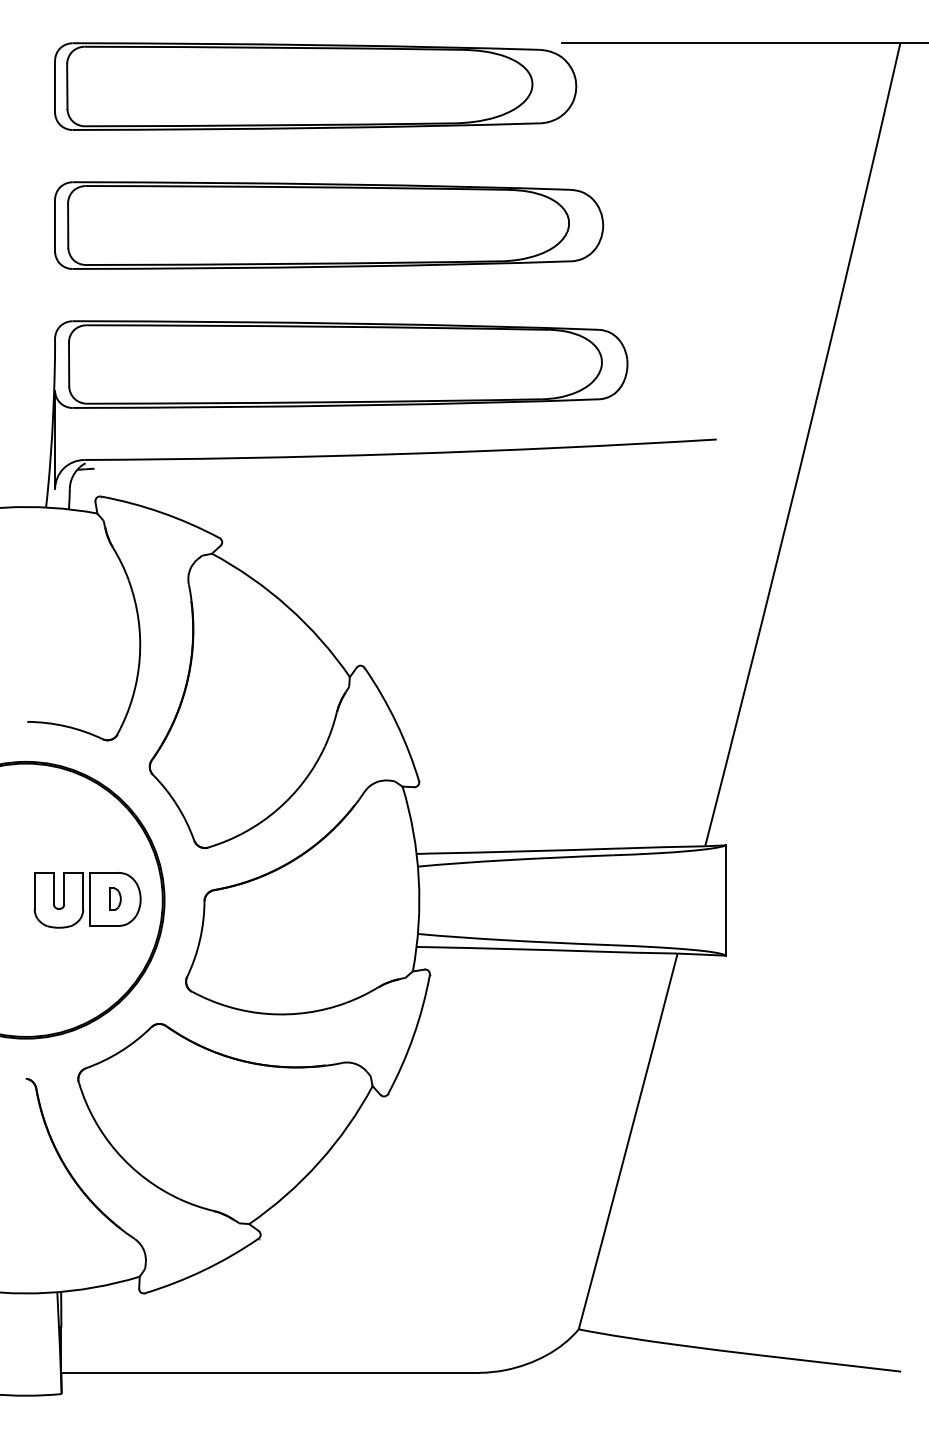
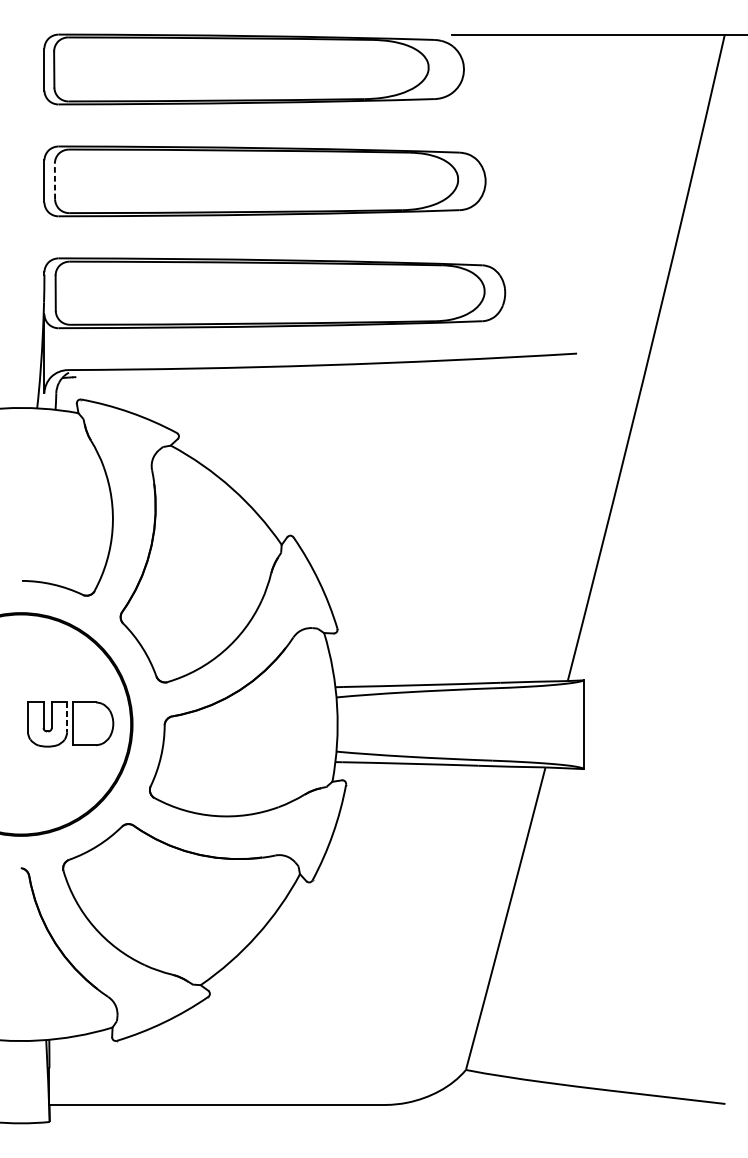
line: (68, 225) -> (55, 181), solid -> dashed
line: (83, 891) -> (67, 717), solid -> dashed
part: (115, 898) -> (93, 723), removed

